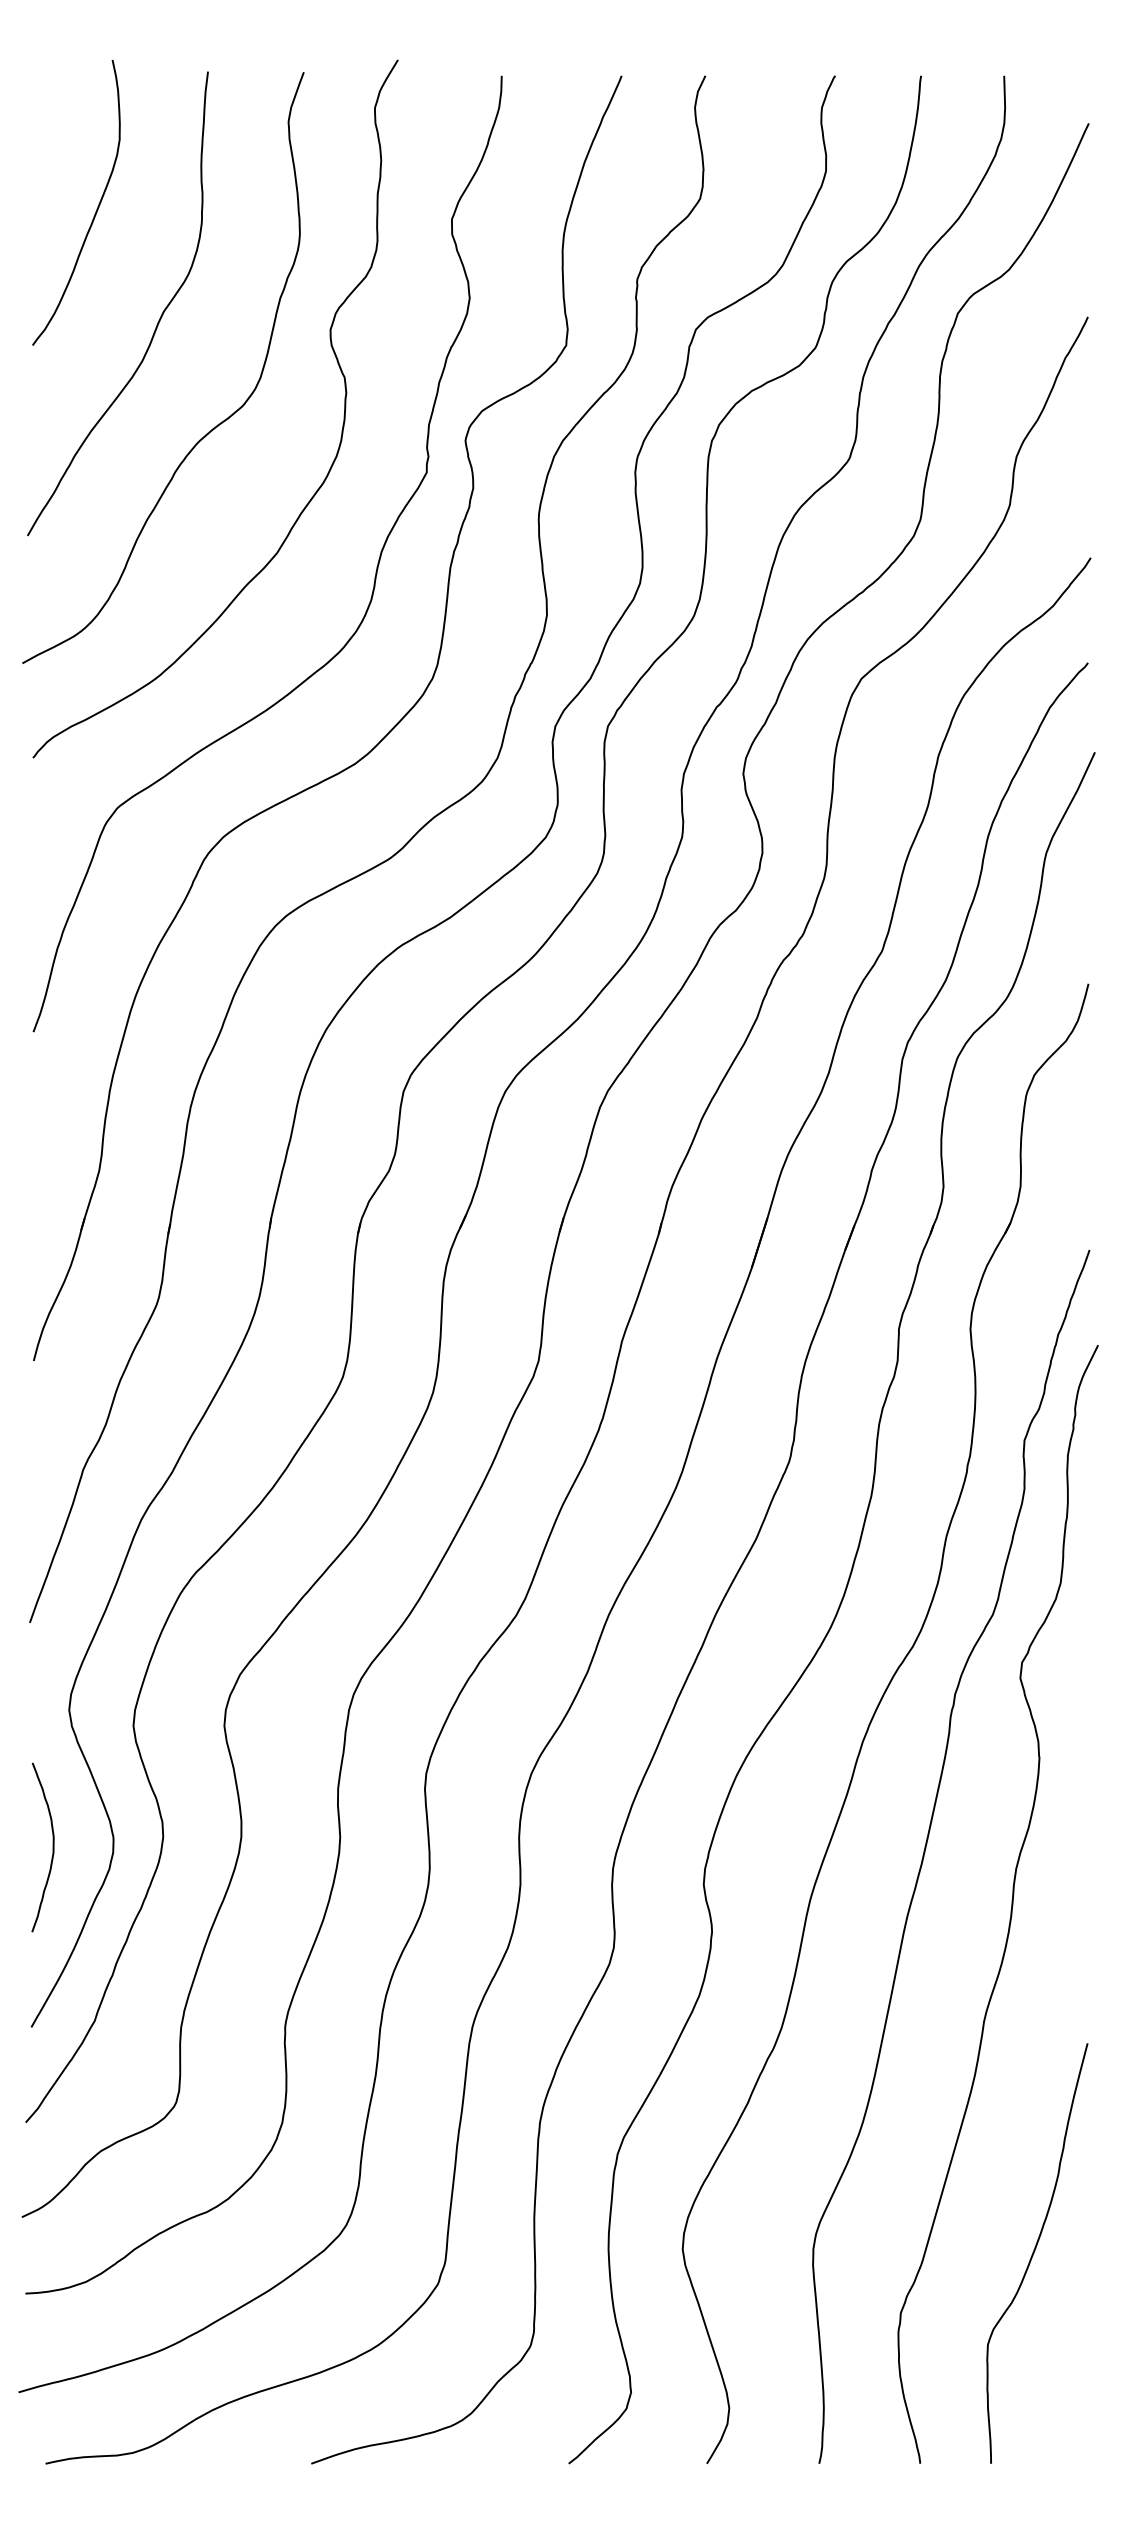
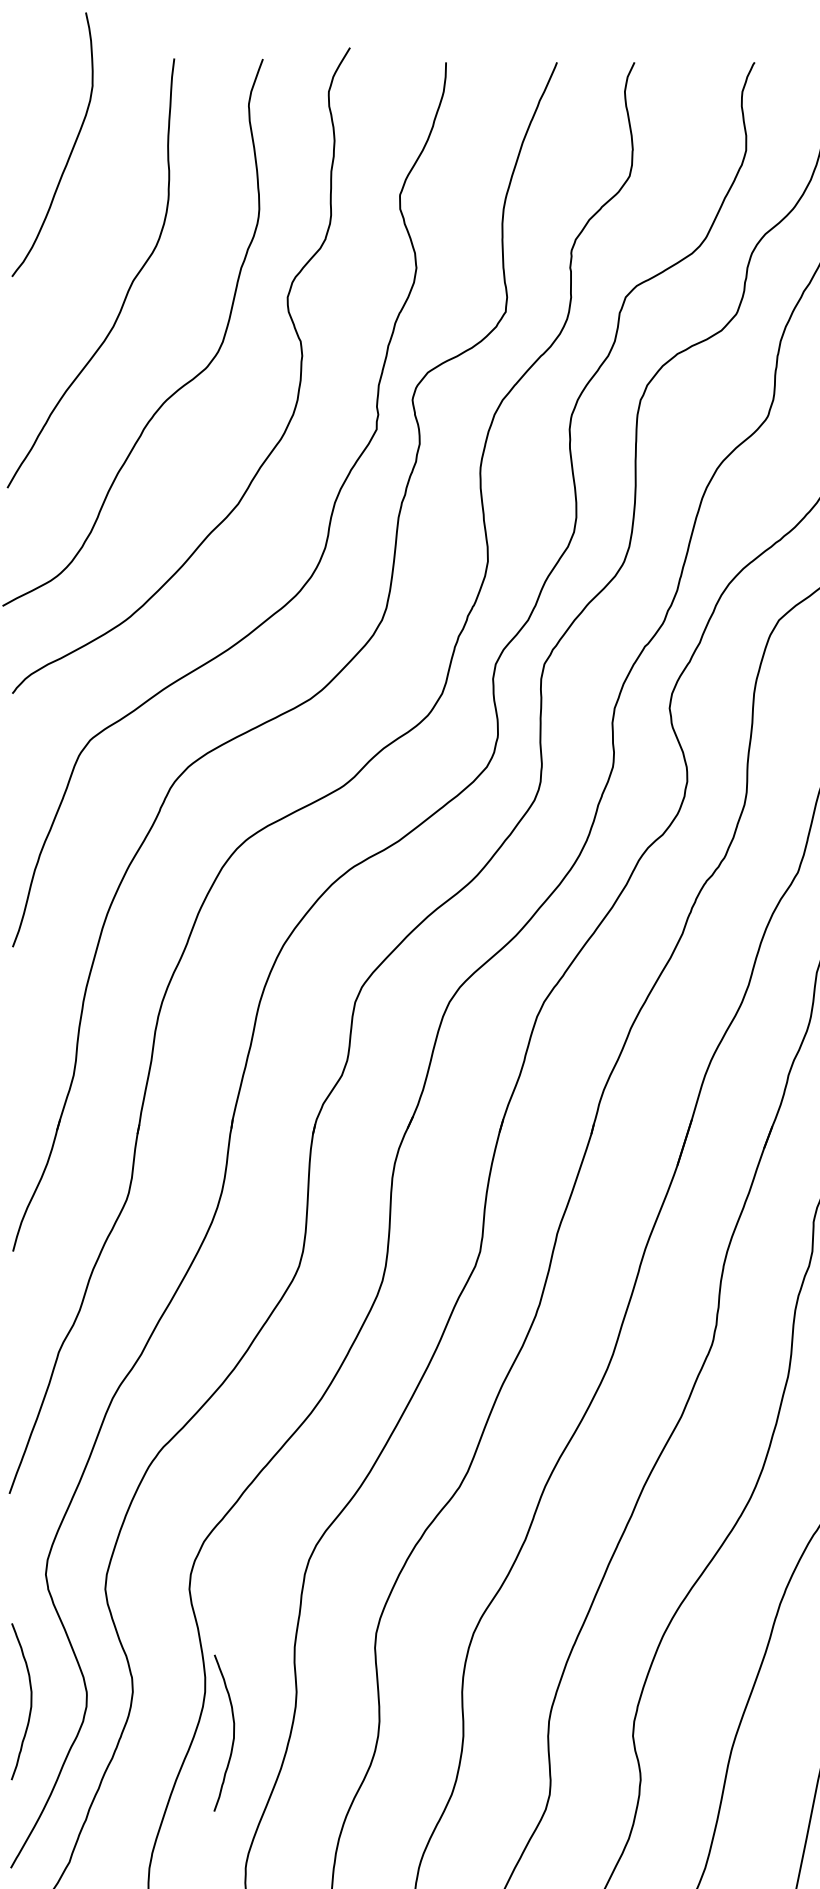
curve: (95, 211) -> (70, 152), moved
curve: (271, 1881) -> (233, 1733), added

